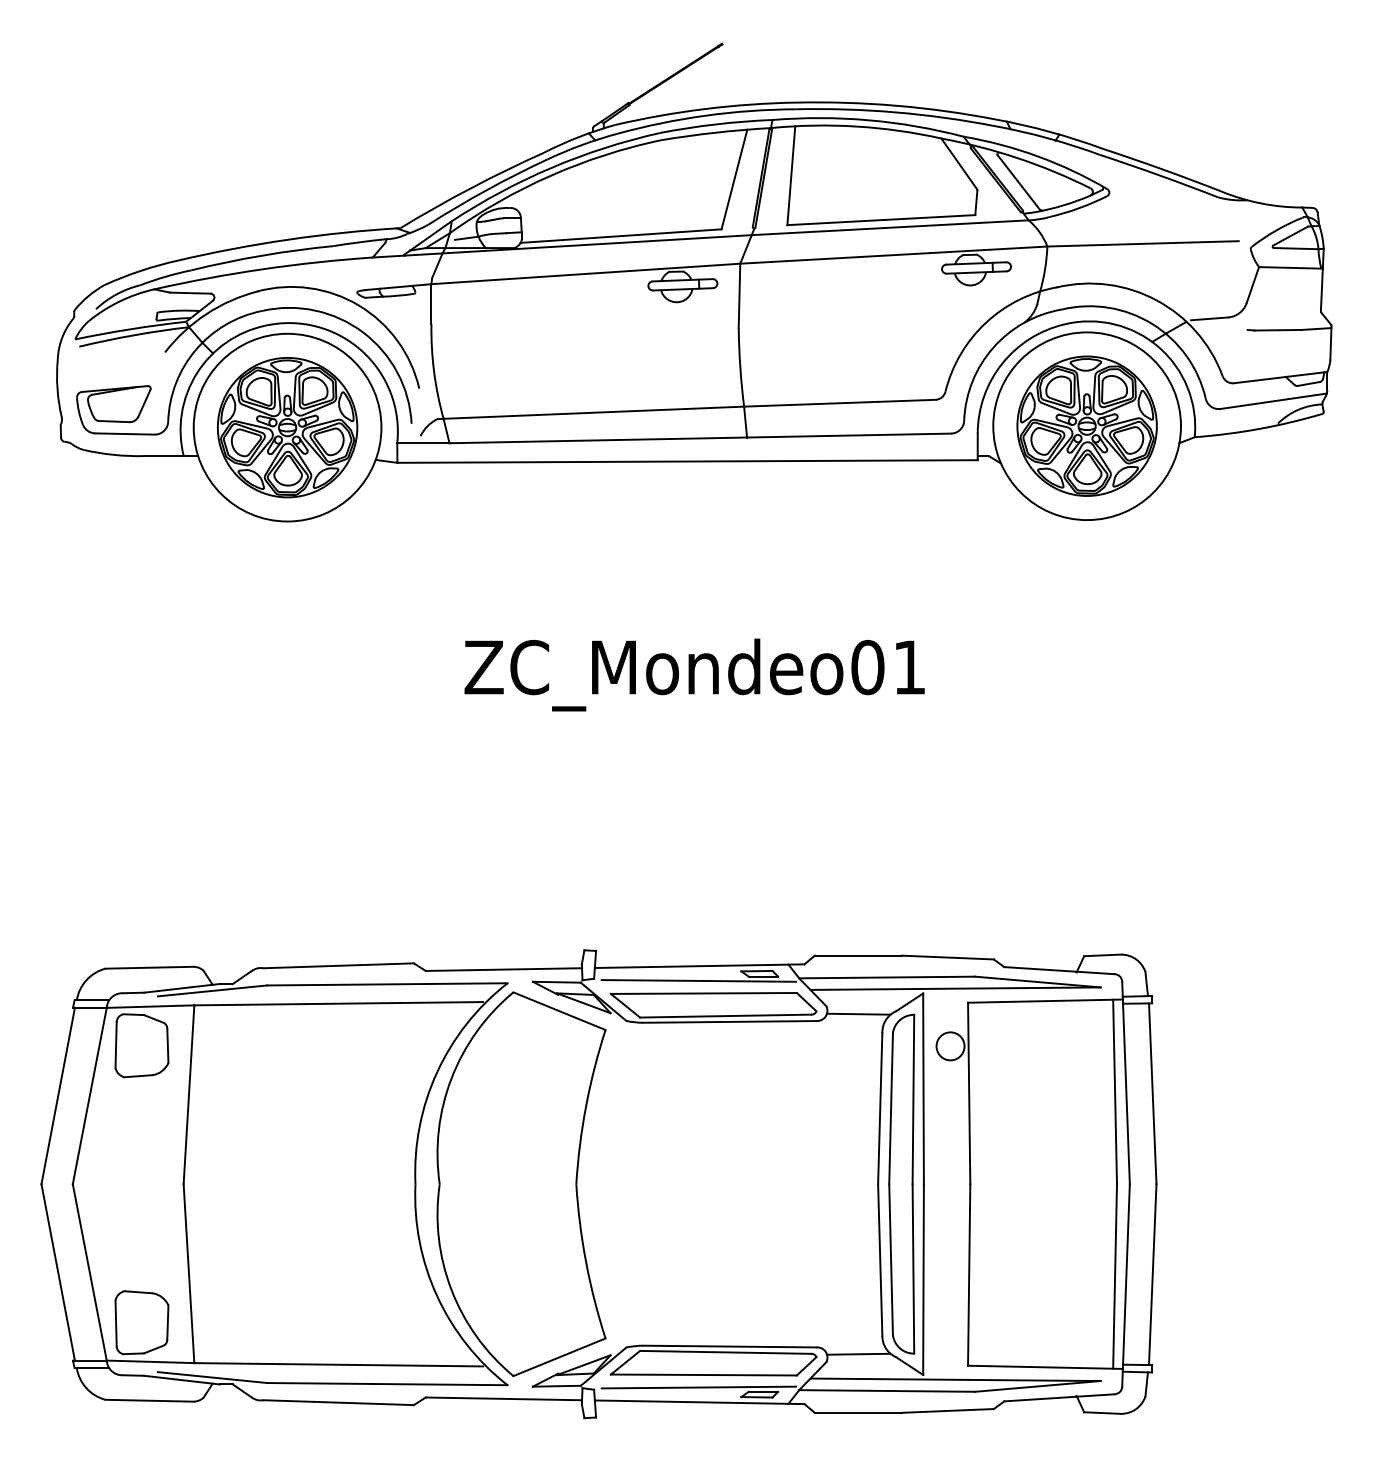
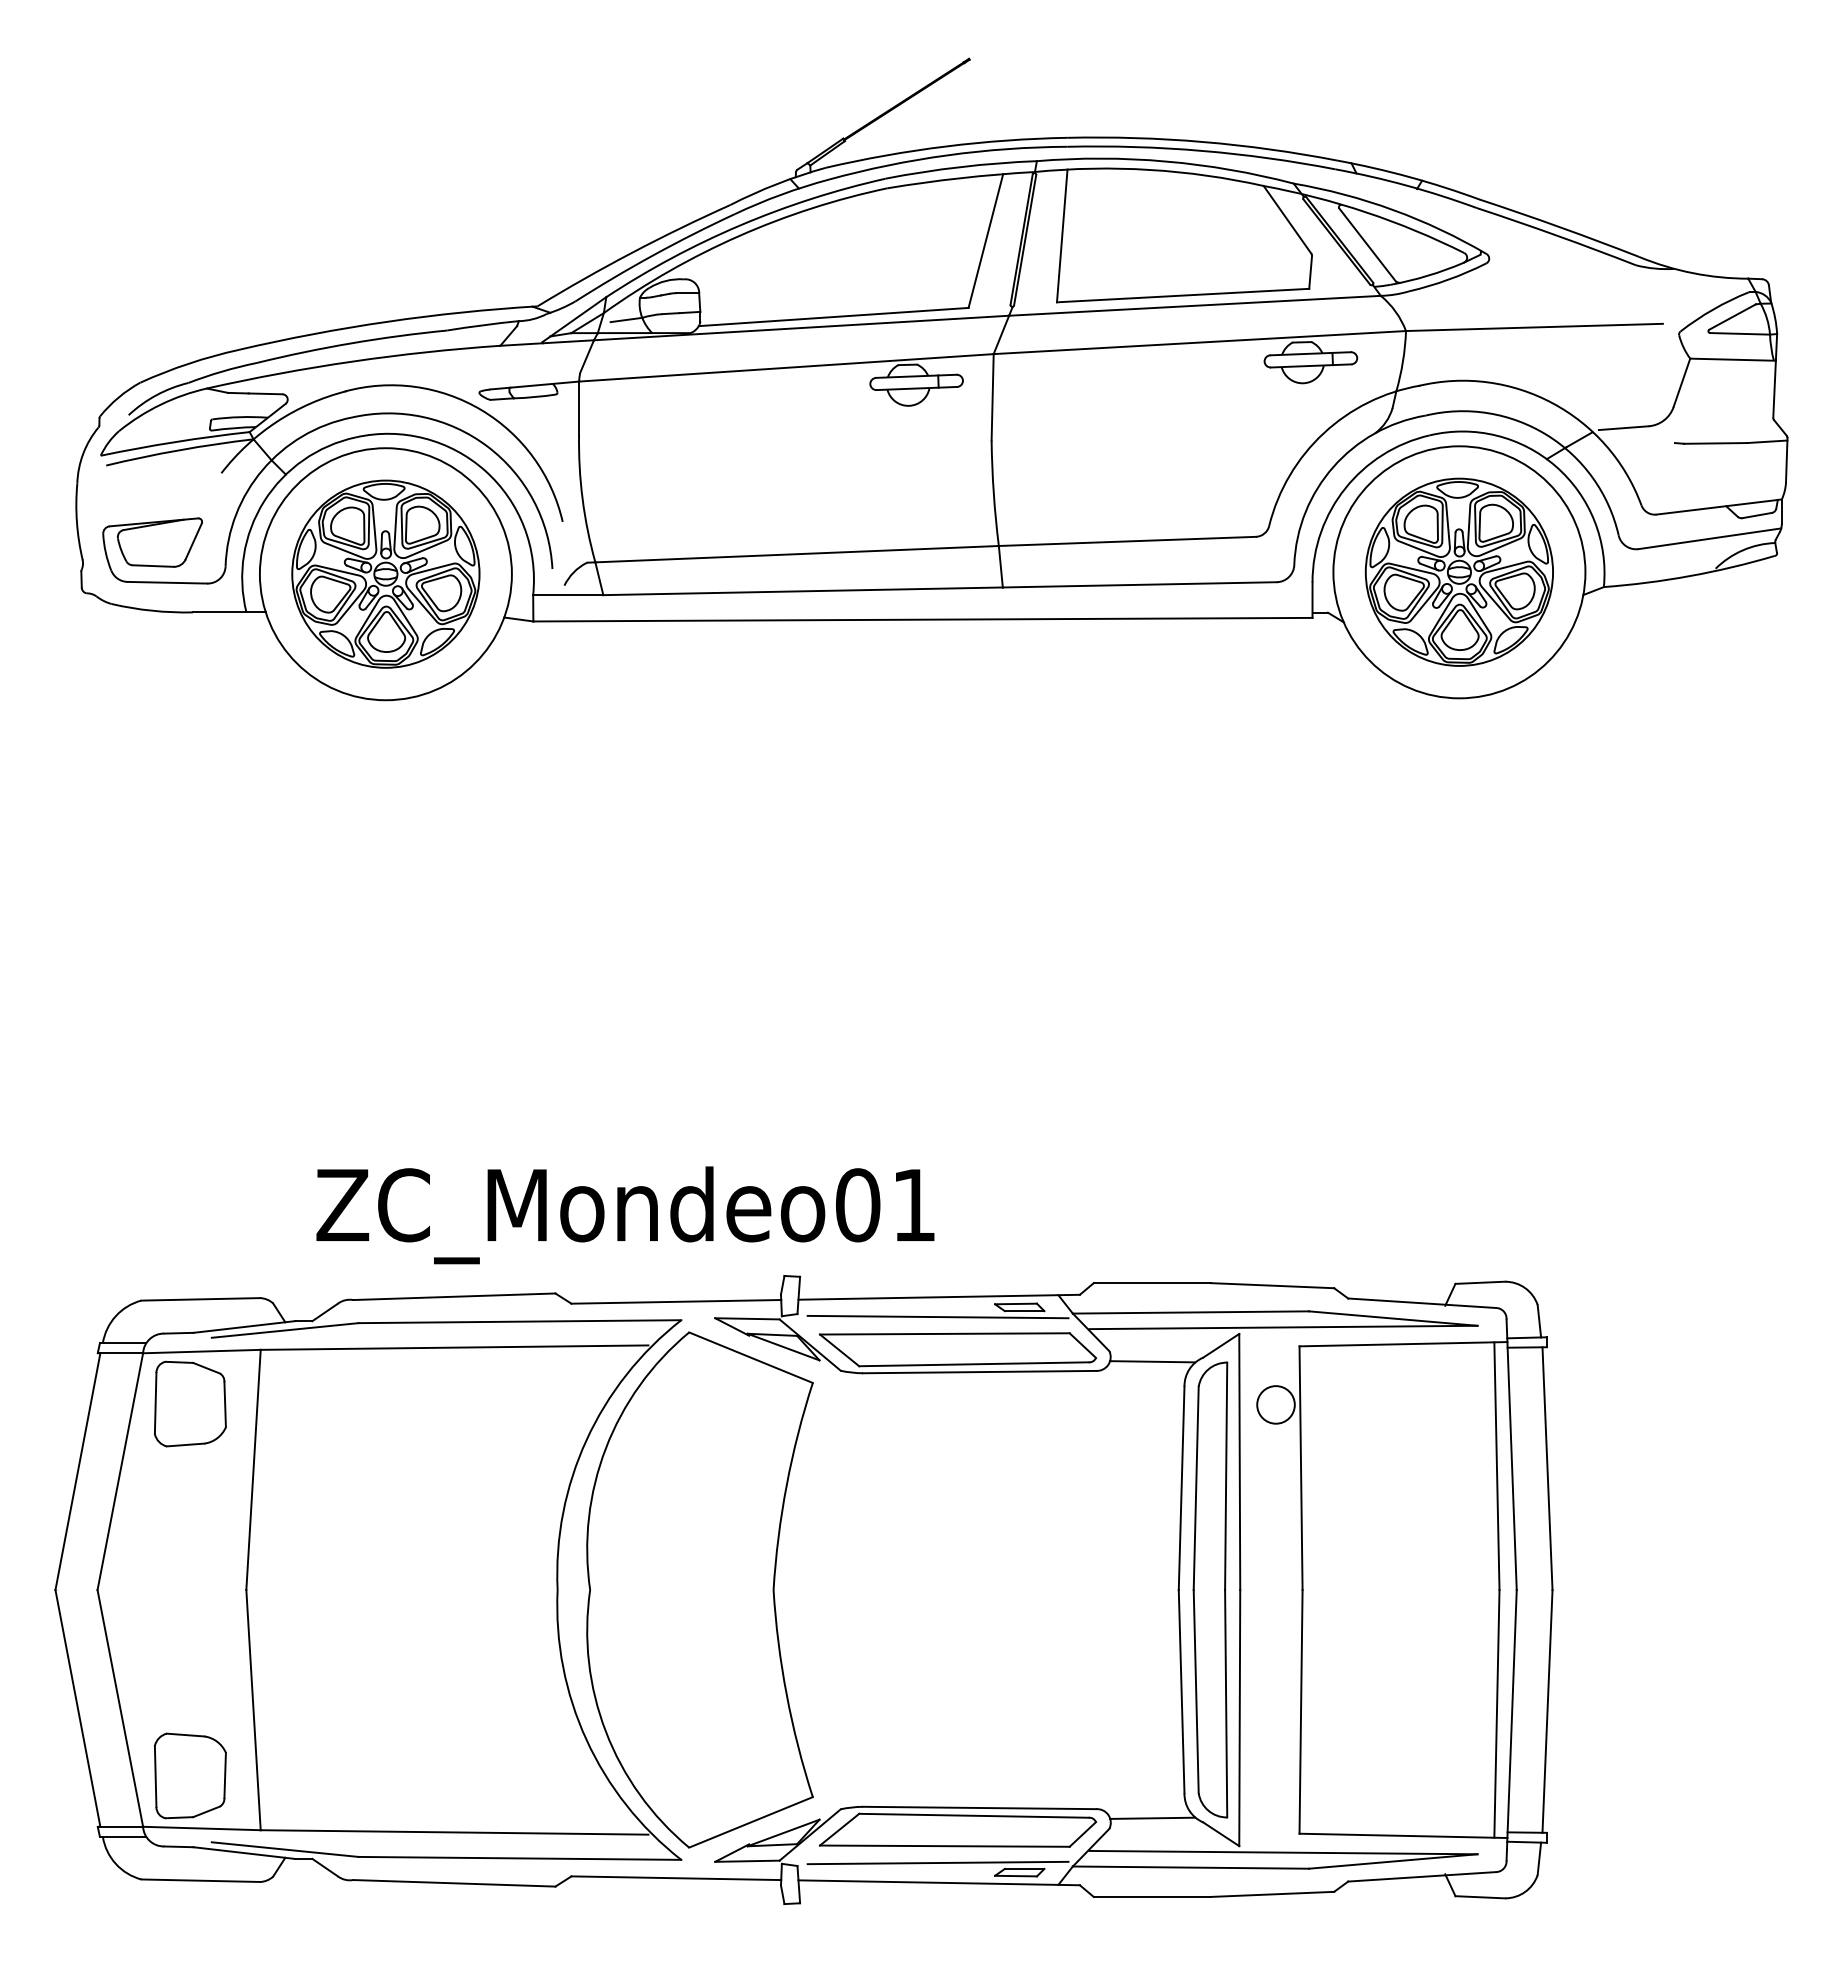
text: (694, 675) -> (625, 1215), moved

